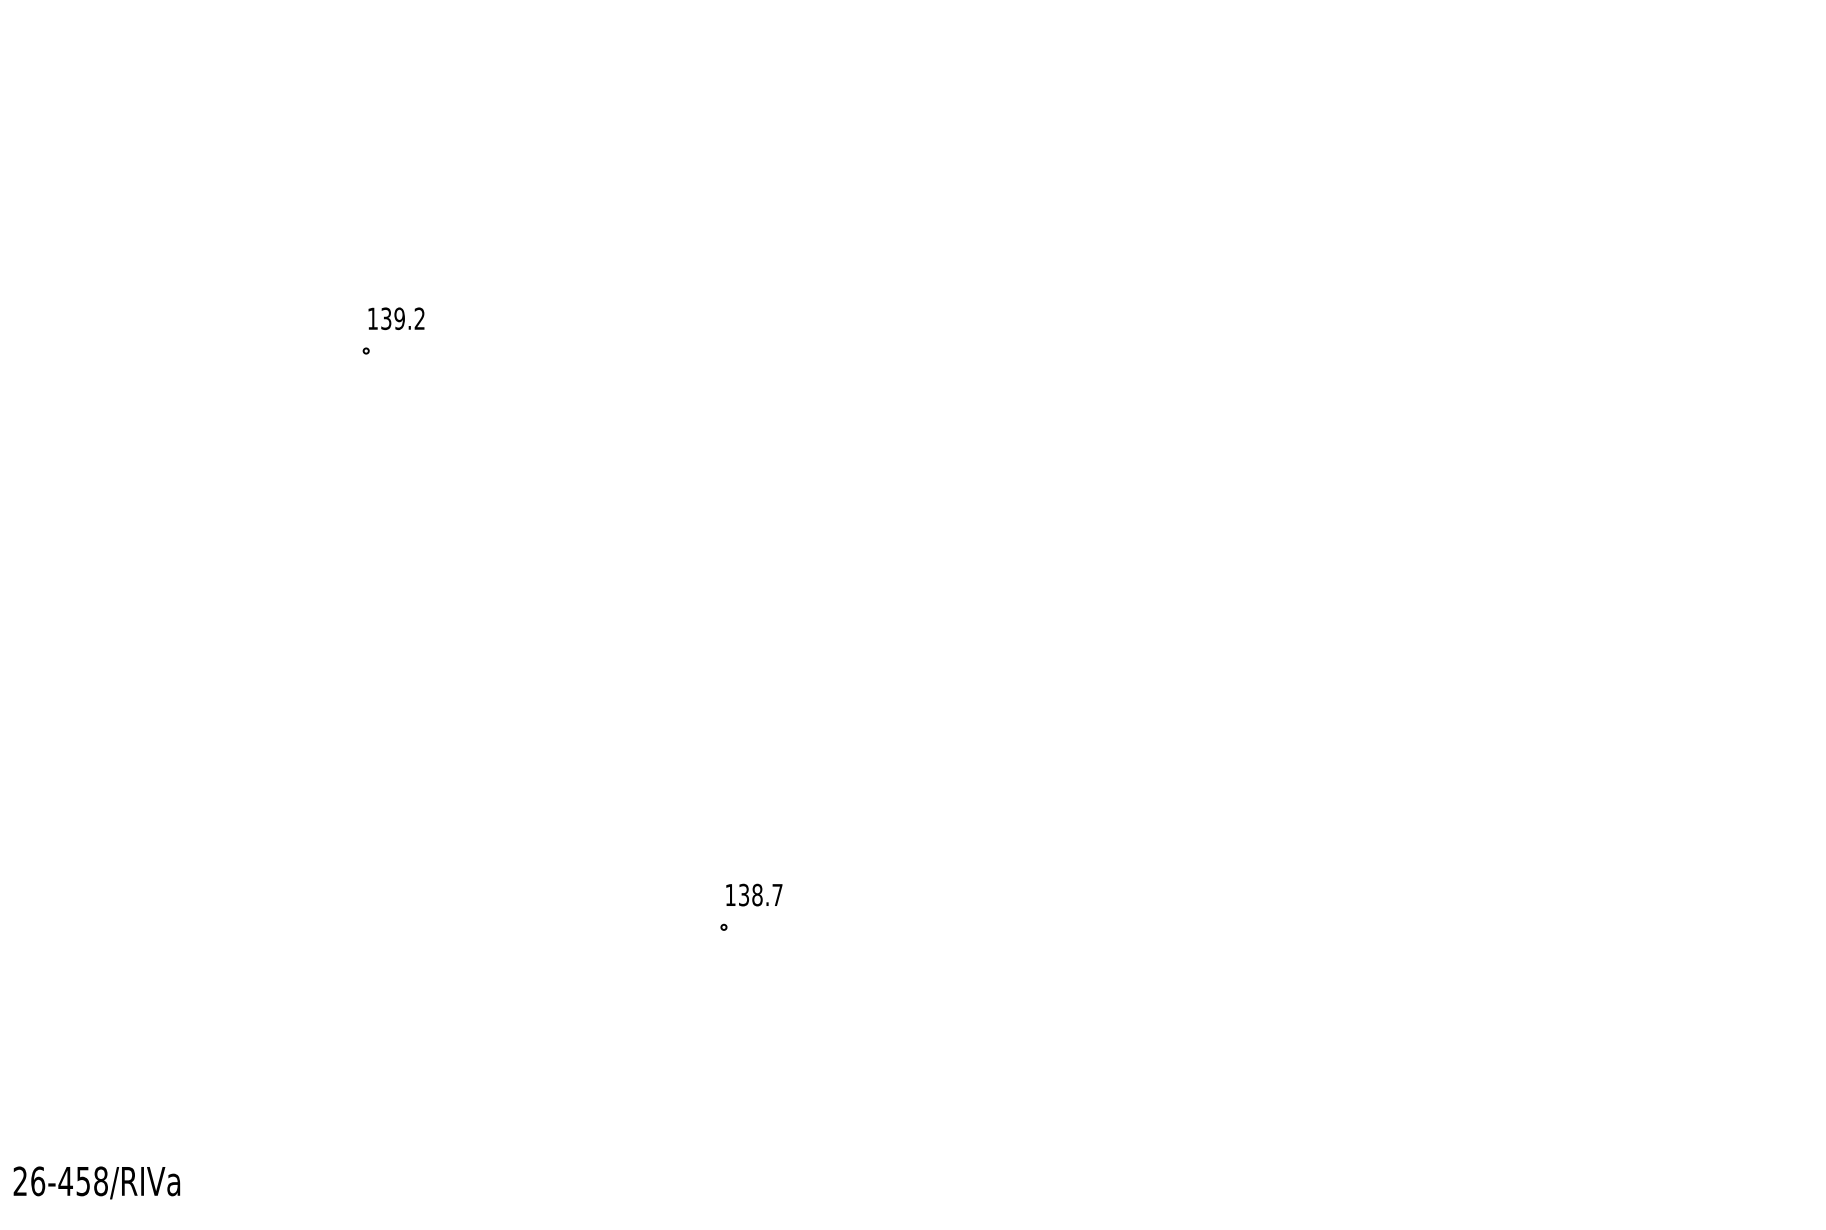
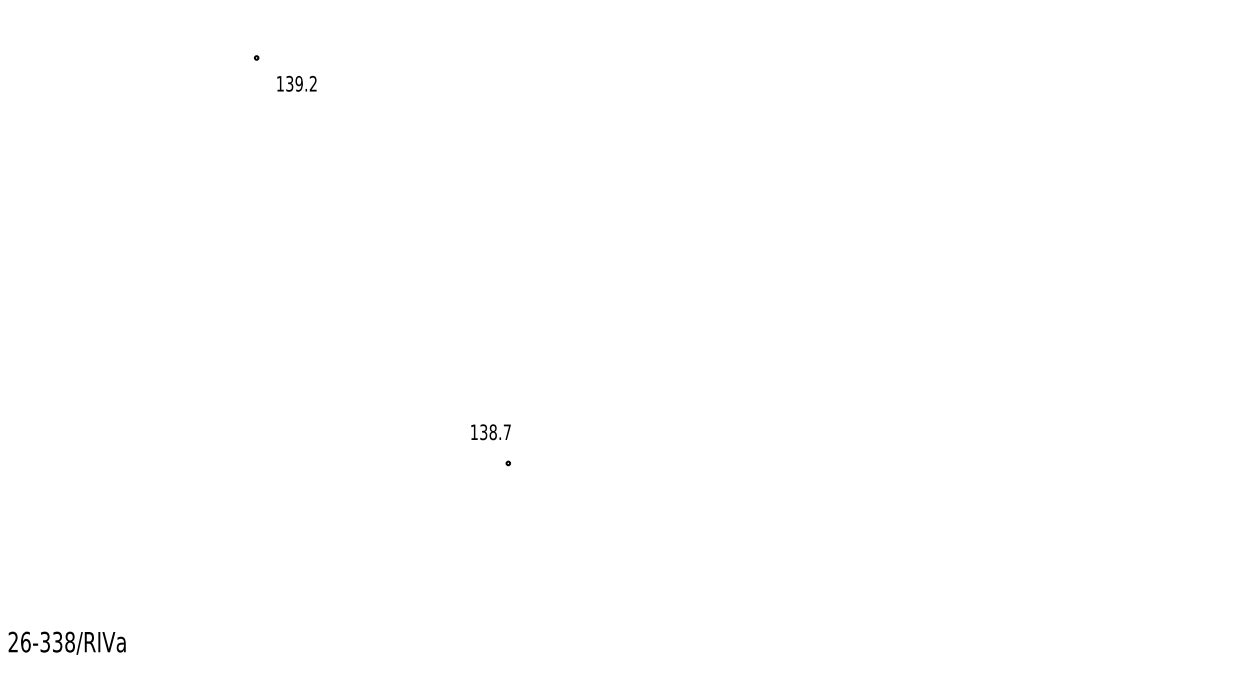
text: (396, 318) -> (296, 83), moved
text: (754, 894) -> (491, 431), moved
text: (73, 1181) -> (50, 642), 26-458/RIVa -> 26-338/RIVa

